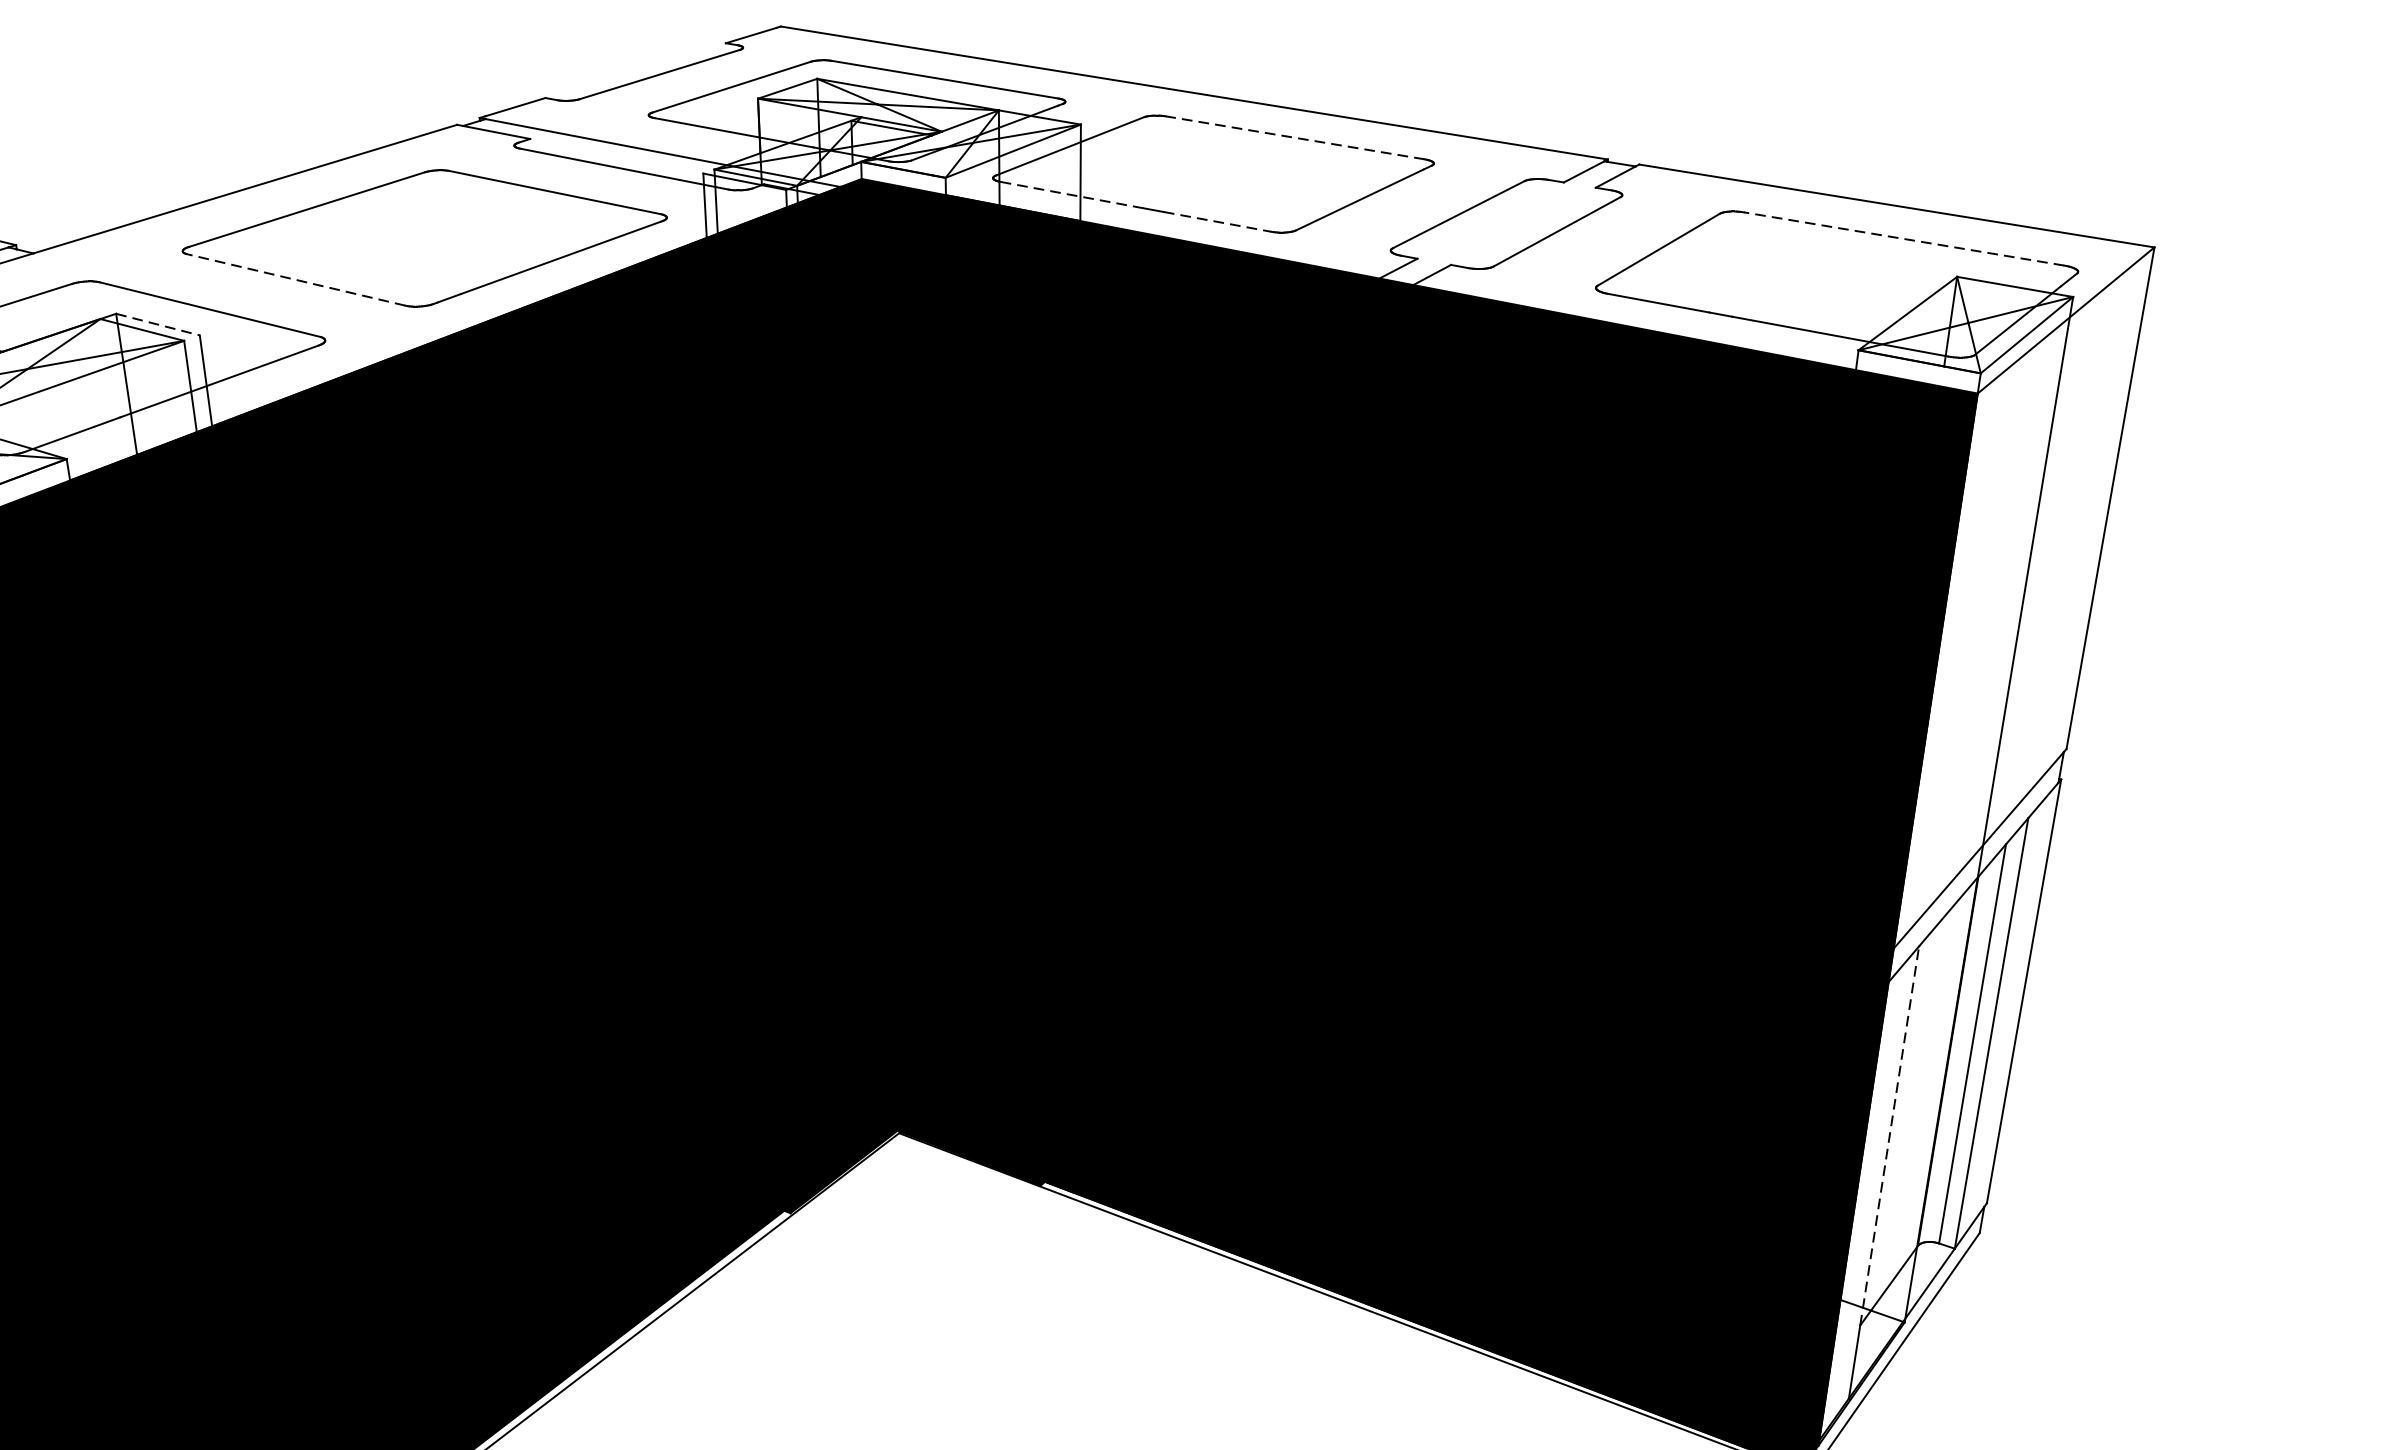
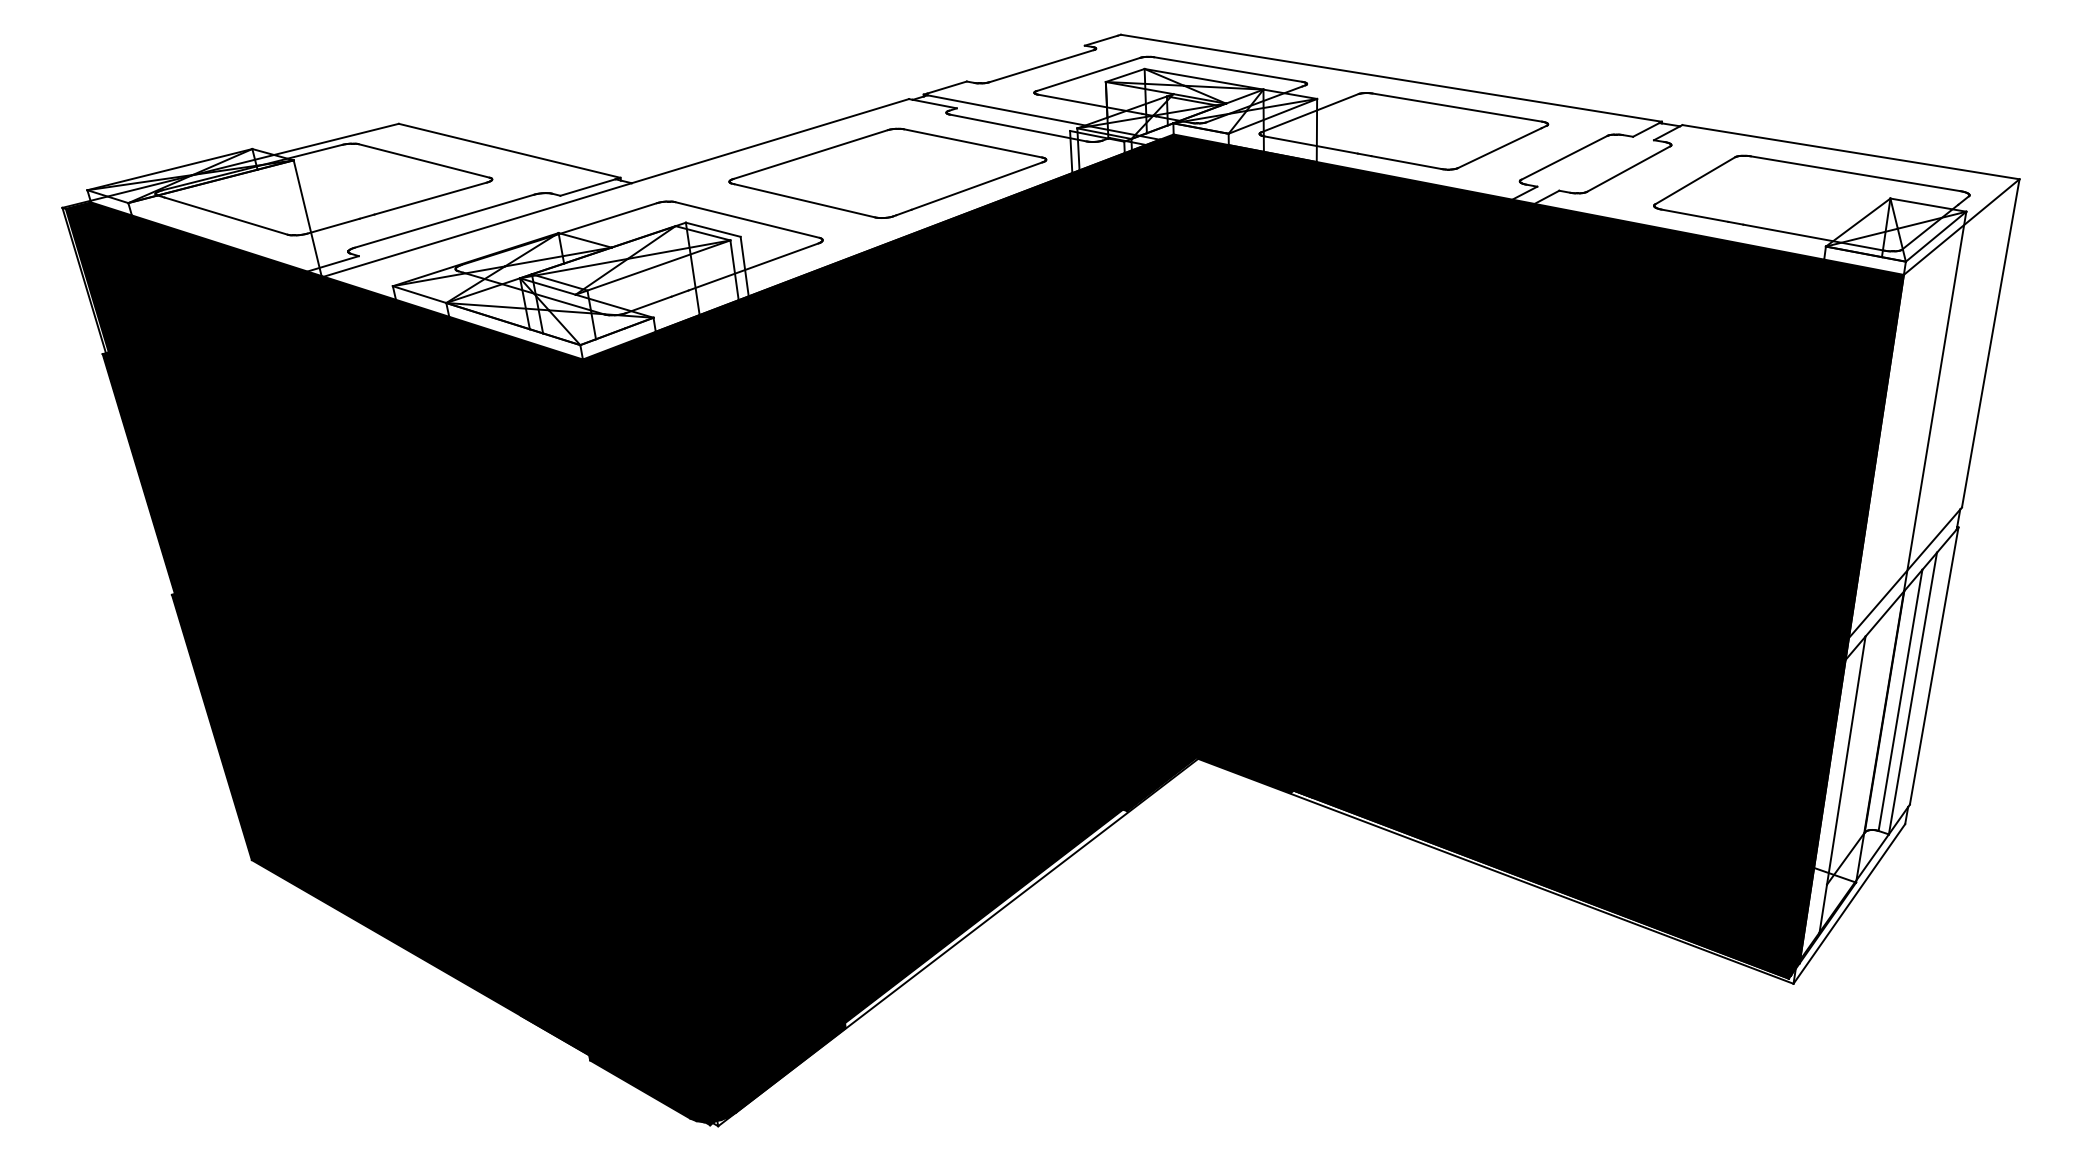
line: (1295, 137) -> (1457, 107), dashed -> solid
line: (1072, 195) -> (1311, 145), dashed -> solid
line: (1217, 221) -> (1406, 162), dashed -> solid
line: (1903, 238) -> (1855, 173), dashed -> solid
line: (297, 279) -> (804, 200), dashed -> solid
line: (158, 324) -> (713, 229), dashed -> solid
line: (1890, 1135) -> (1846, 760), dashed -> solid

